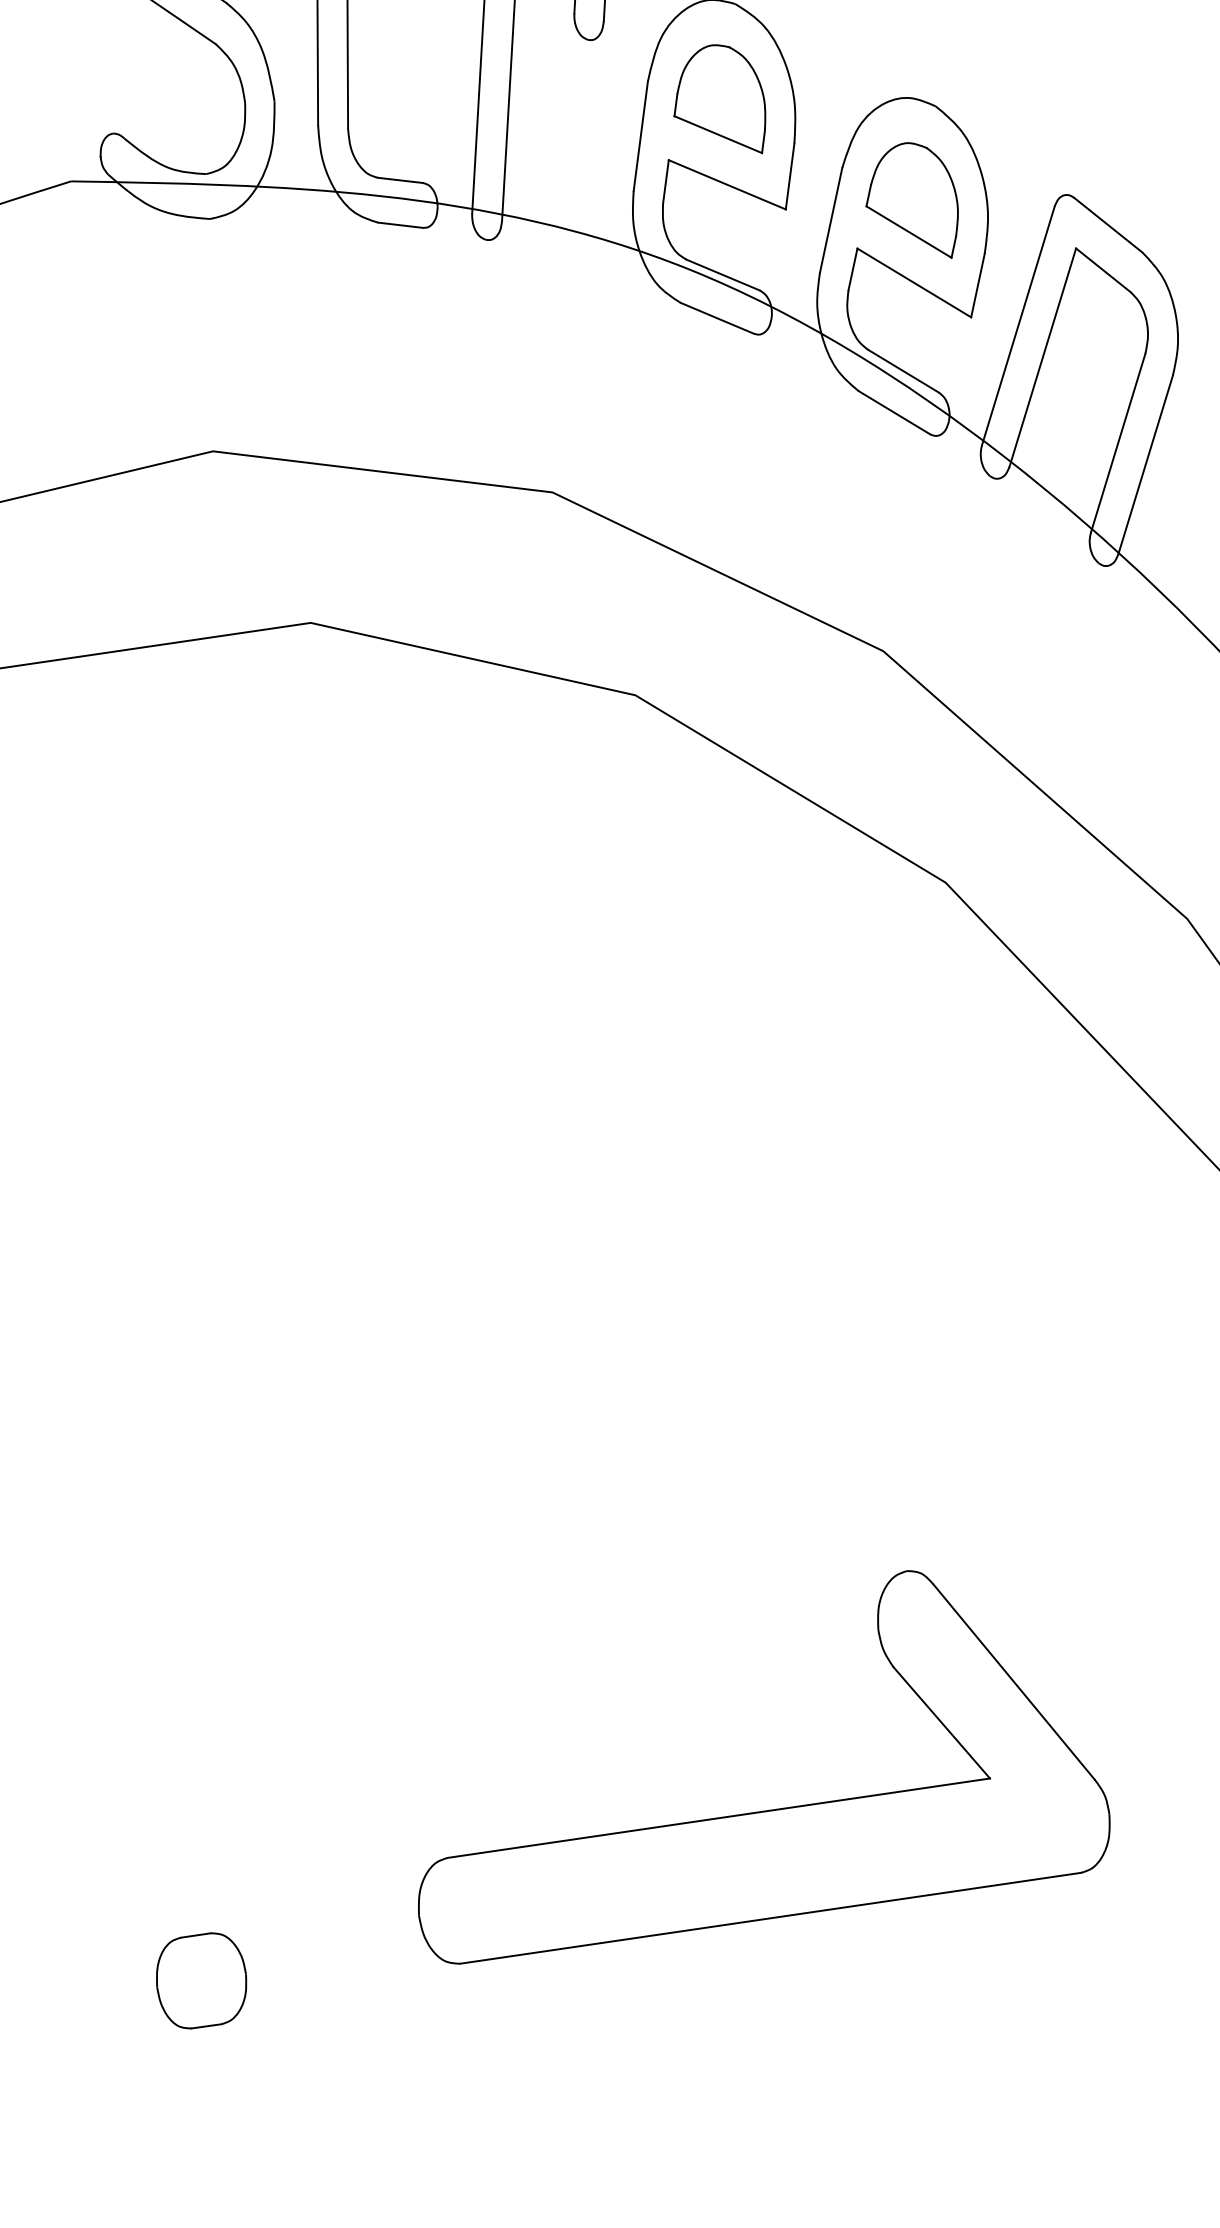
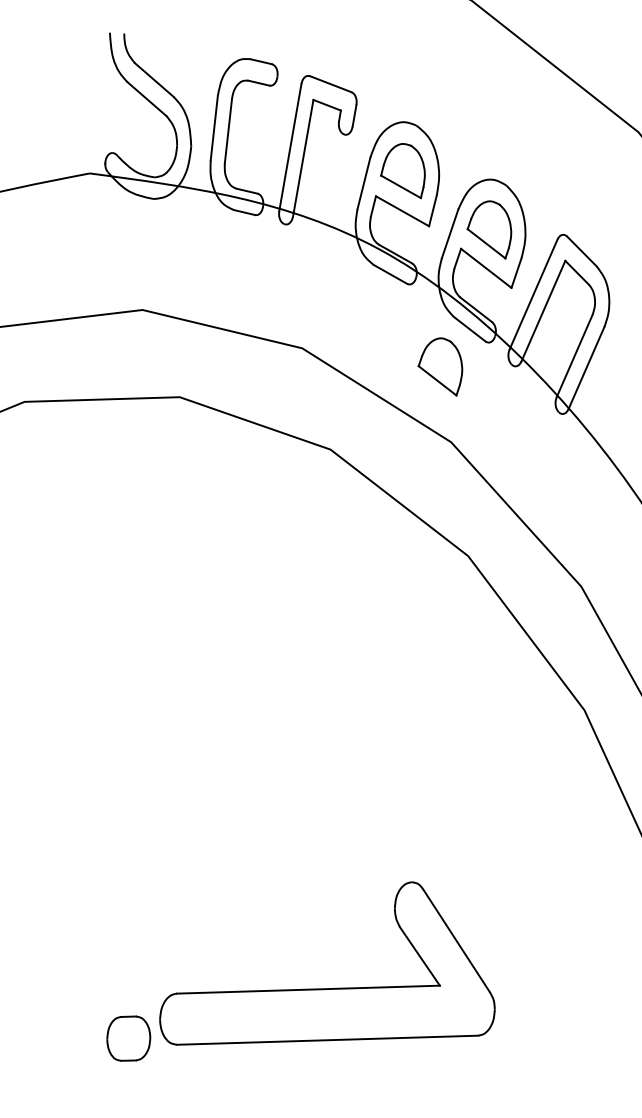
part: (843, 496) -> (440, 366), added
part: (200, 1980) -> (128, 1038), moved

